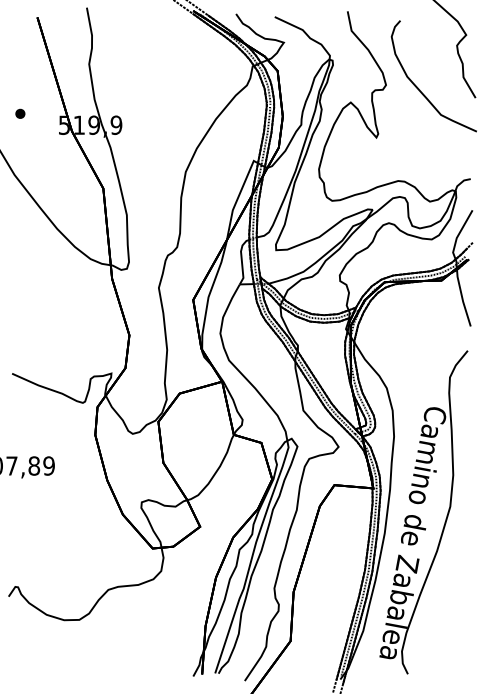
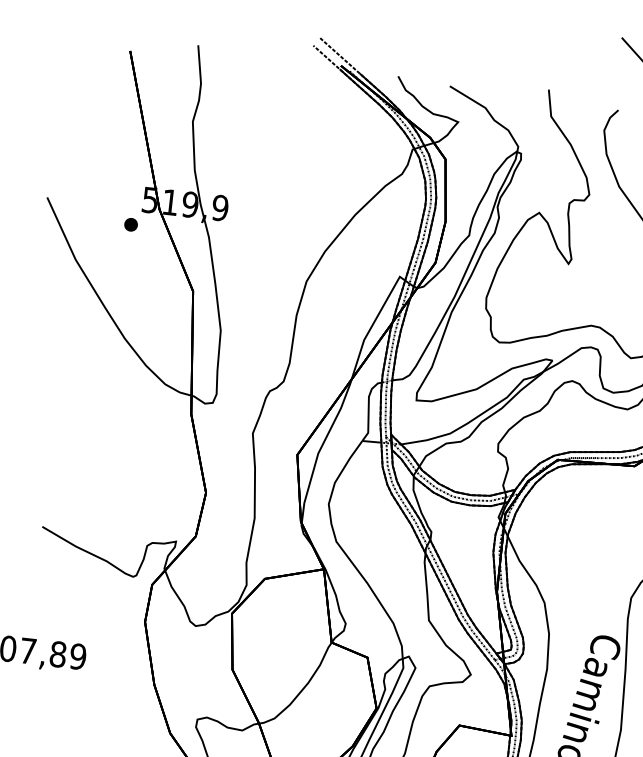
part: (20, 113) -> (131, 224), moved

